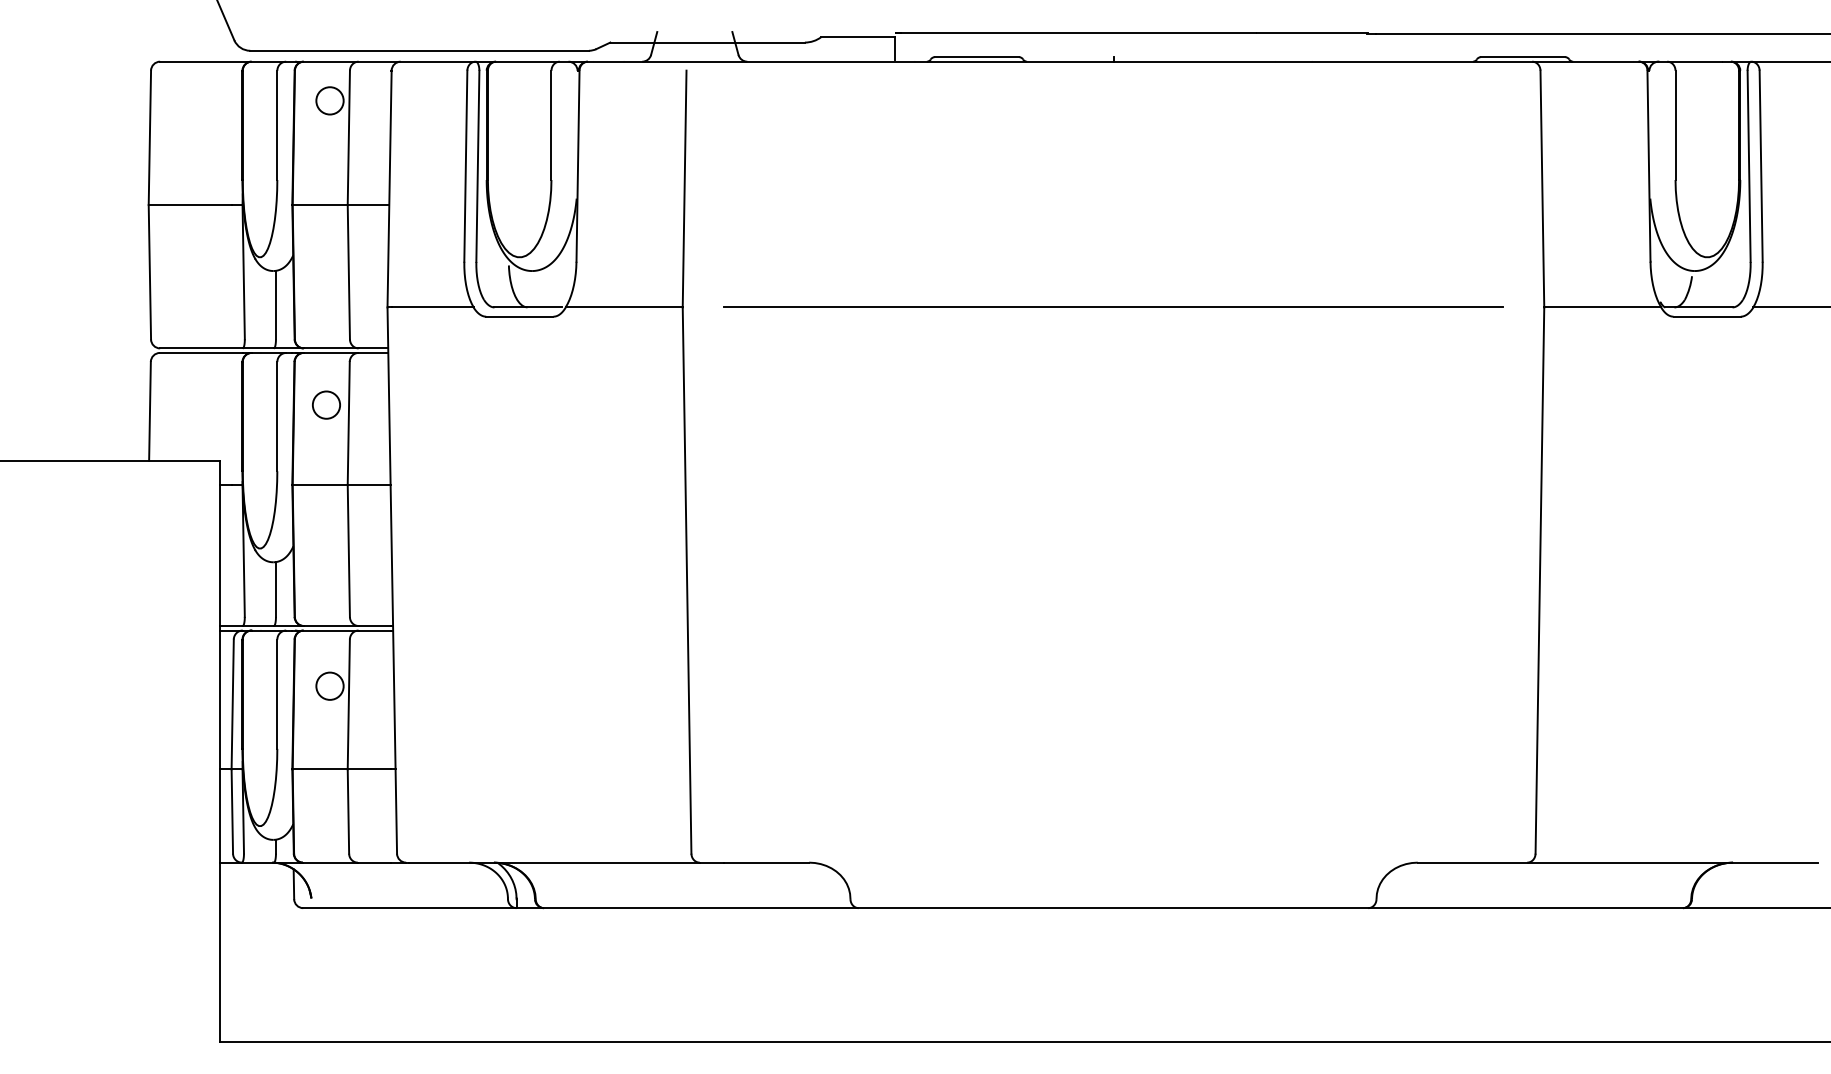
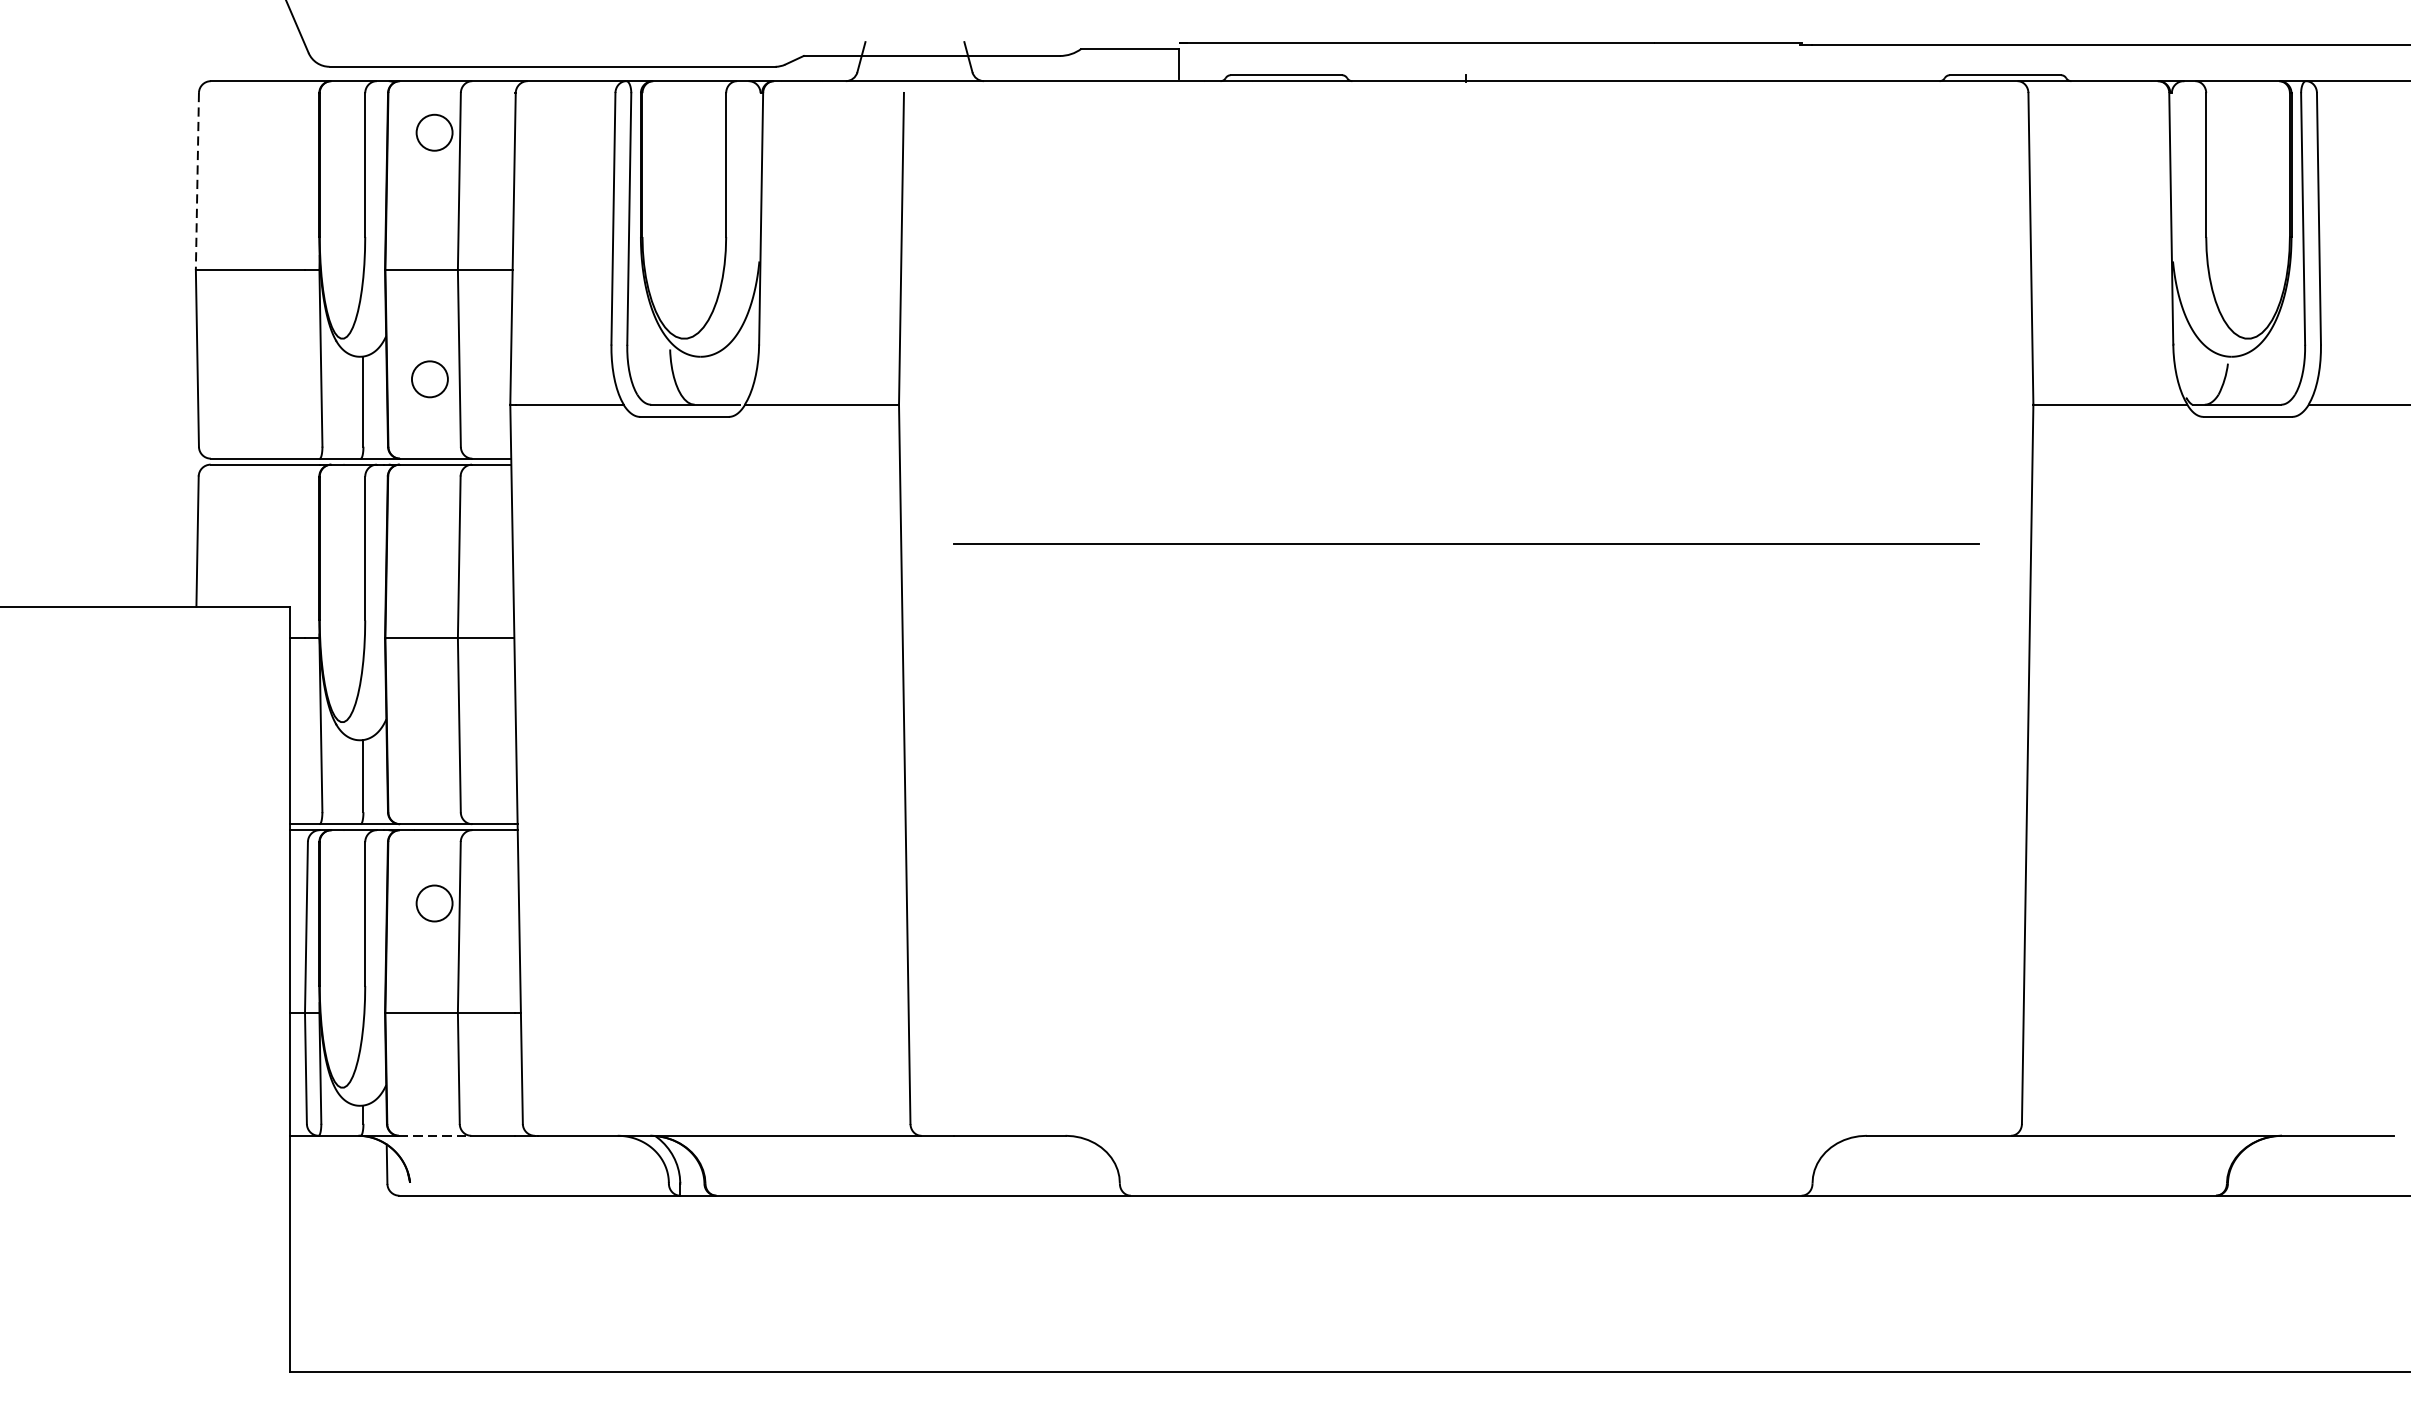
line: (149, 138) -> (196, 182), solid -> dashed
line: (1113, 306) -> (1466, 543), moved
circle: (326, 404) -> (429, 378), moved
line: (330, 862) -> (435, 1135), solid -> dashed

